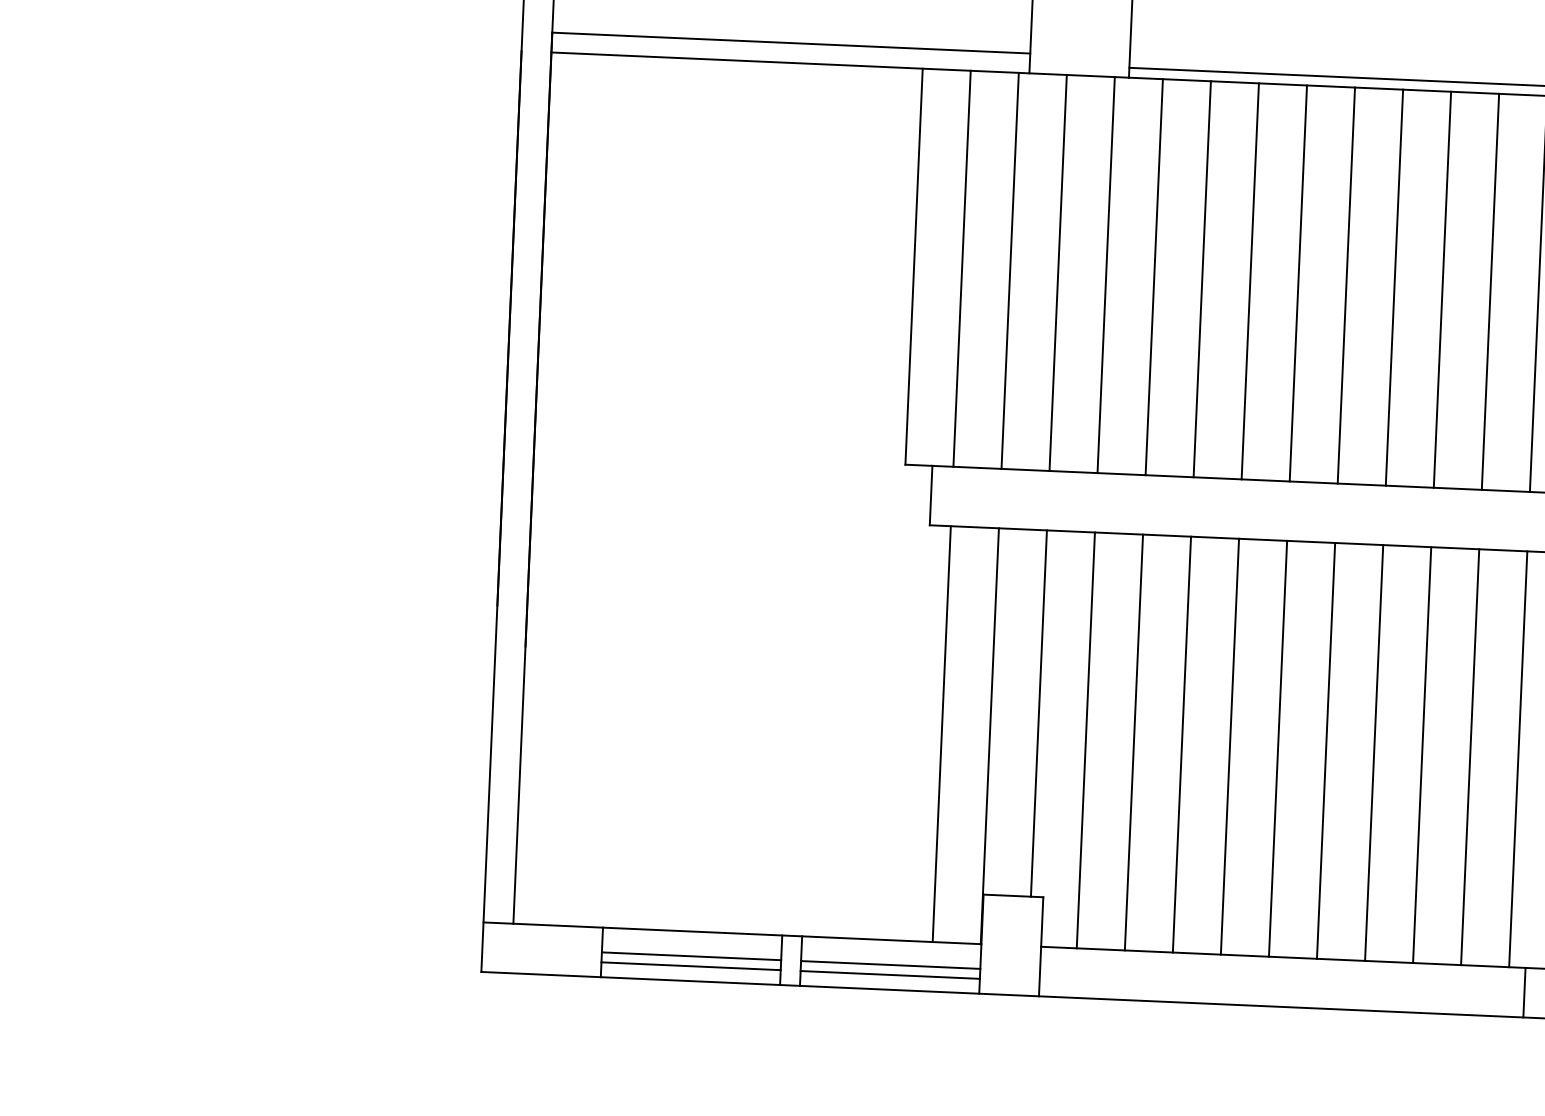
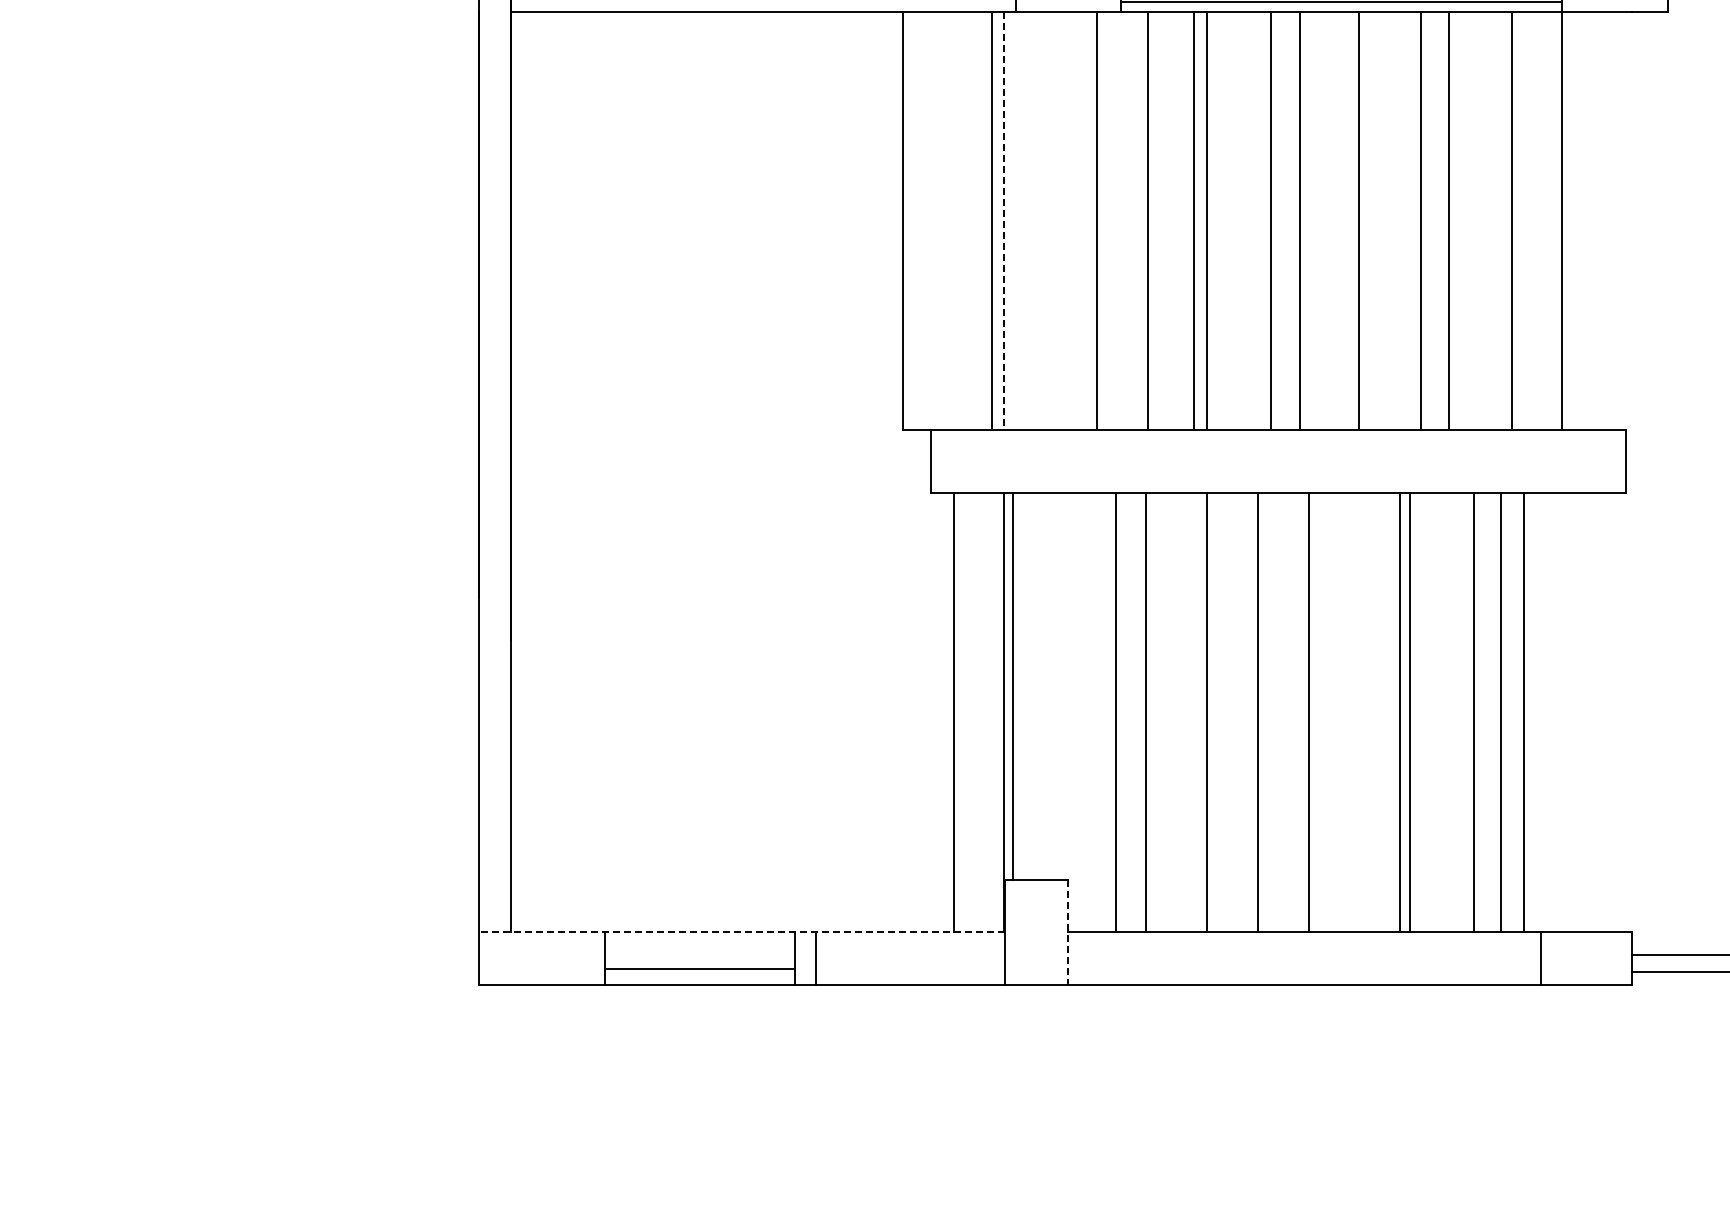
line: (962, 269) -> (991, 221), moved
line: (1010, 271) -> (1004, 221), solid -> dashed
line: (1058, 273) -> (1097, 221), moved
line: (1105, 275) -> (1147, 221), moved
line: (1154, 277) -> (1193, 221), moved
line: (1249, 281) -> (1299, 221), moved
line: (1298, 283) -> (1270, 221), moved
line: (1394, 287) -> (1449, 221), moved
line: (1442, 289) -> (1420, 221), moved
line: (1039, 713) -> (1013, 686), moved
line: (1085, 740) -> (1145, 712), moved
line: (1133, 742) -> (1115, 712), moved
line: (1326, 750) -> (1400, 712), moved
line: (1421, 754) -> (1500, 712), moved
line: (1470, 756) -> (1473, 712), moved
line: (1518, 759) -> (1524, 712), moved
line: (732, 933) -> (742, 932), solid -> dashed
line: (1041, 946) -> (1068, 932), solid -> dashed
line: (691, 956) -> (699, 958), removed
line: (890, 964) -> (910, 958), removed
line: (890, 975) -> (910, 969), removed
line: (1524, 992) -> (1540, 958), moved

